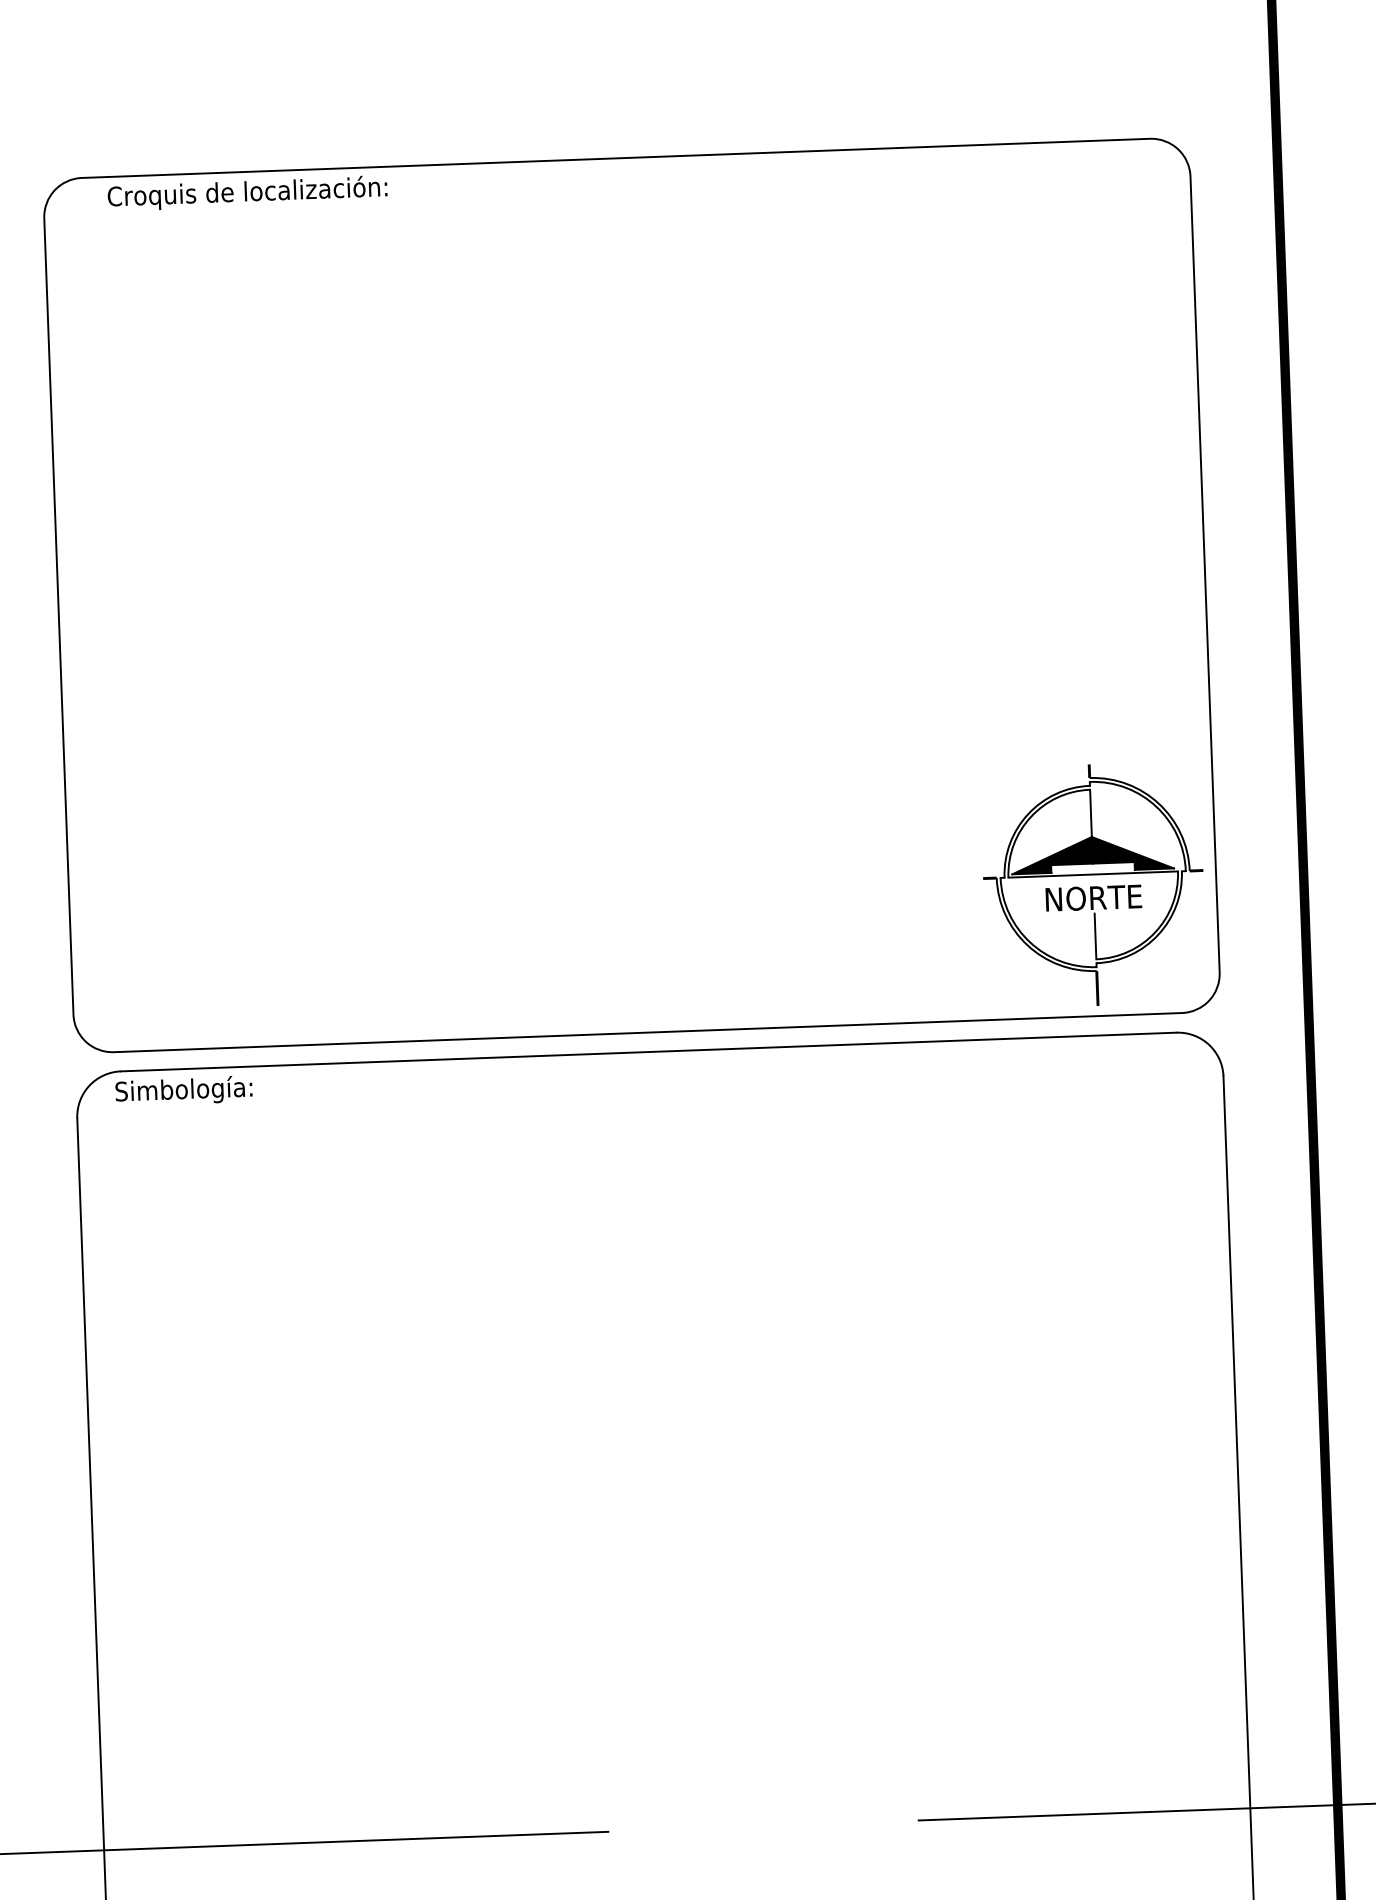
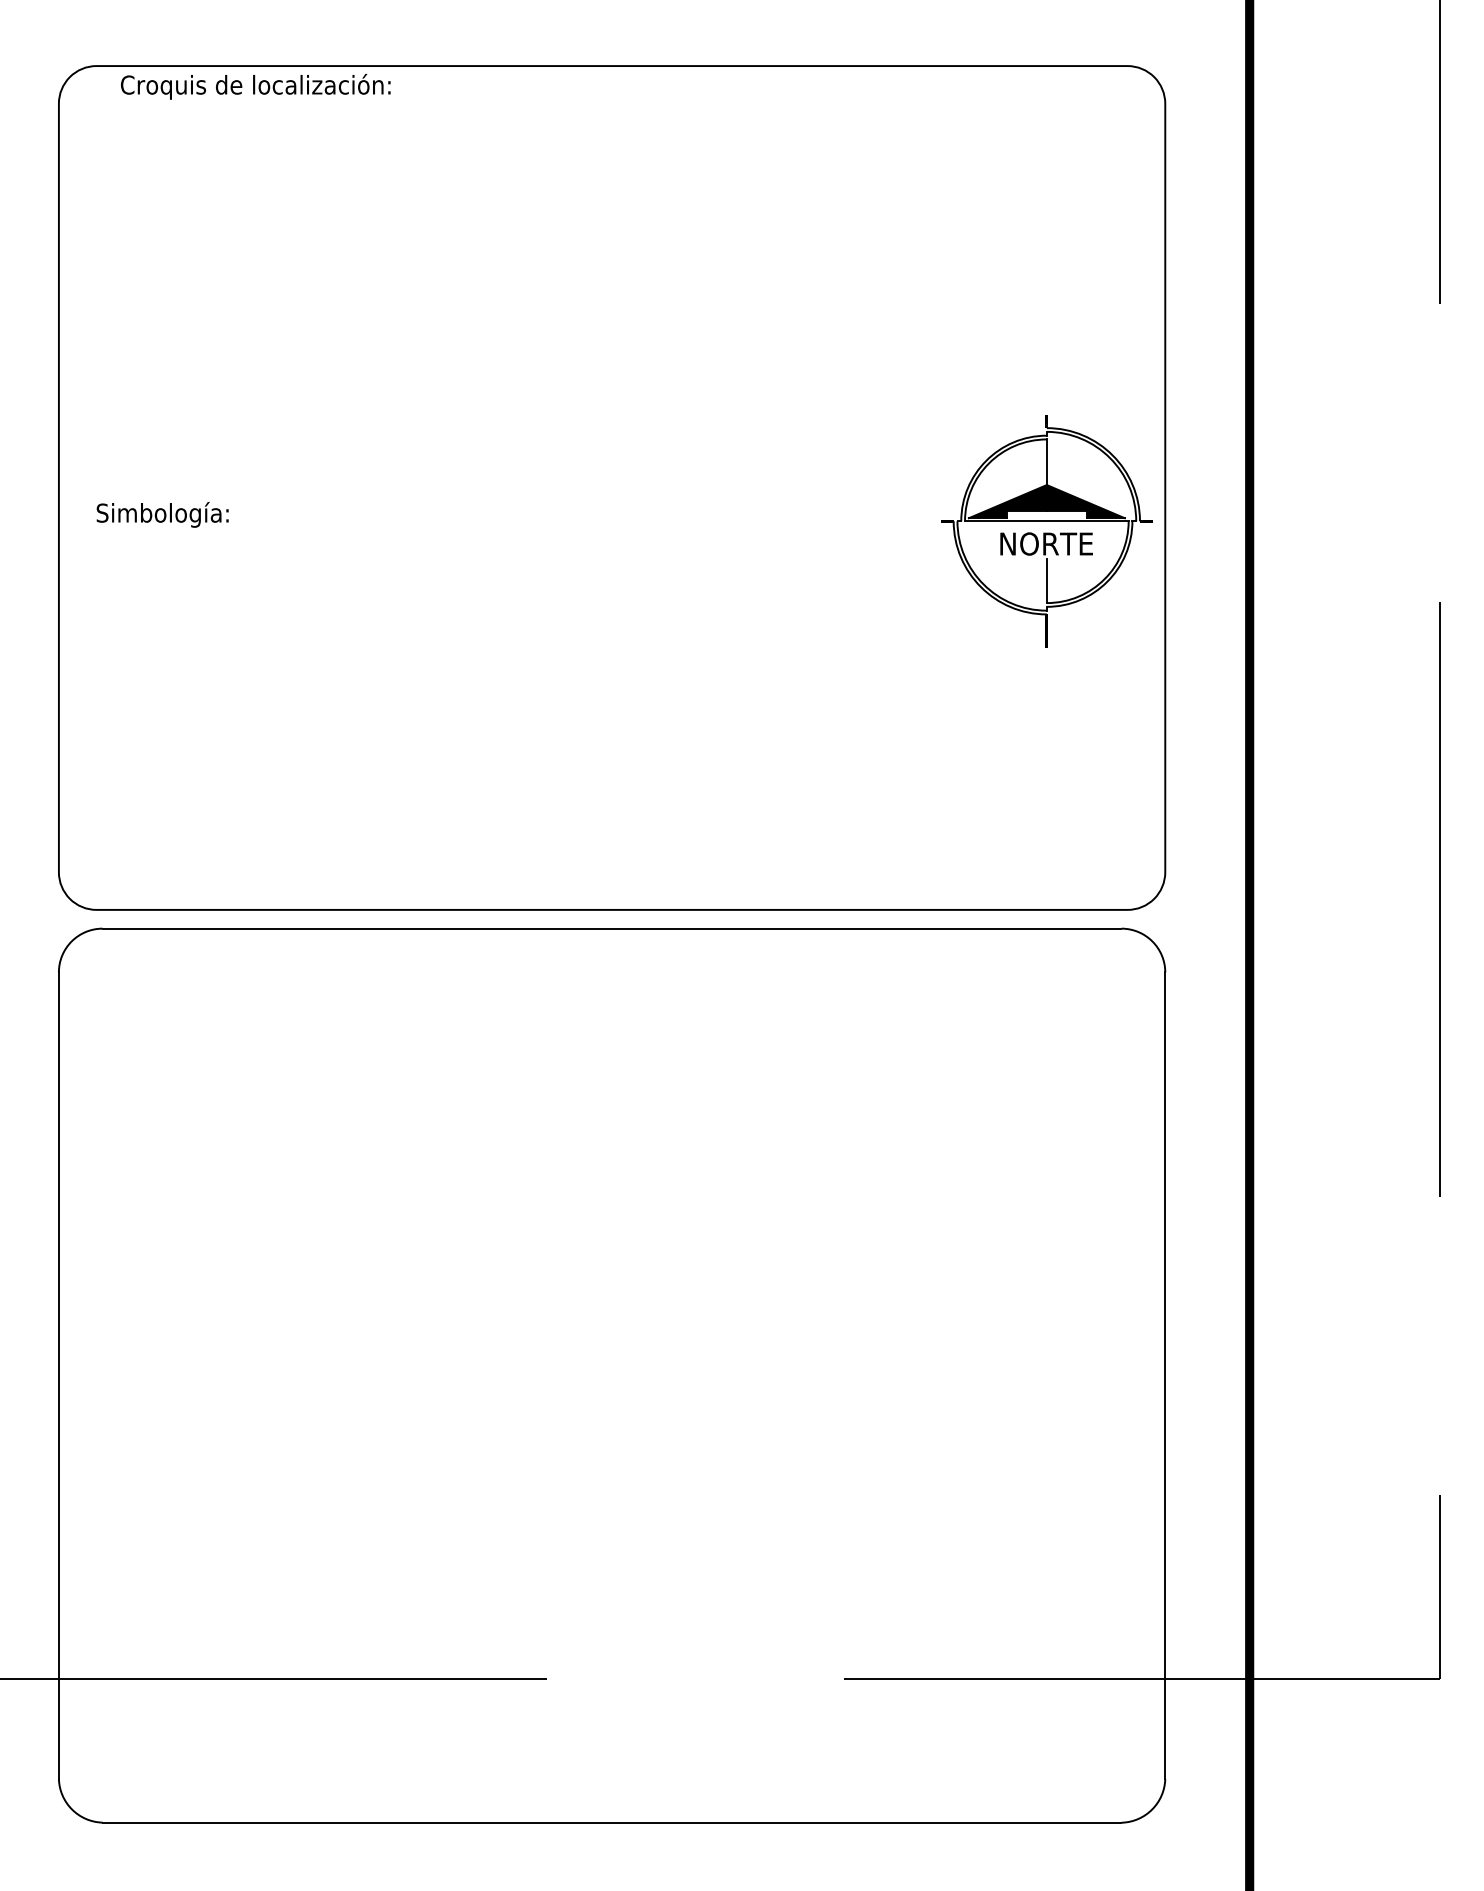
part: (1093, 885) -> (1046, 531), moved
text: (183, 1090) -> (162, 514), moved

